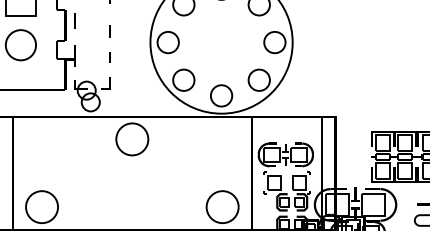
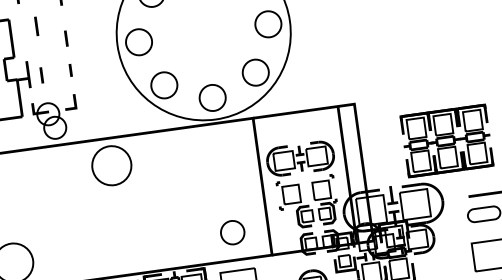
line: (74, 20) -> (35, 25), moved
line: (85, 58) -> (41, 75), added
circle: (222, 207) -> (232, 233), size x0.6

